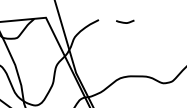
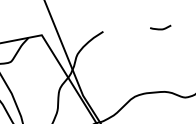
curve: (125, 22) -> (161, 28), moved

